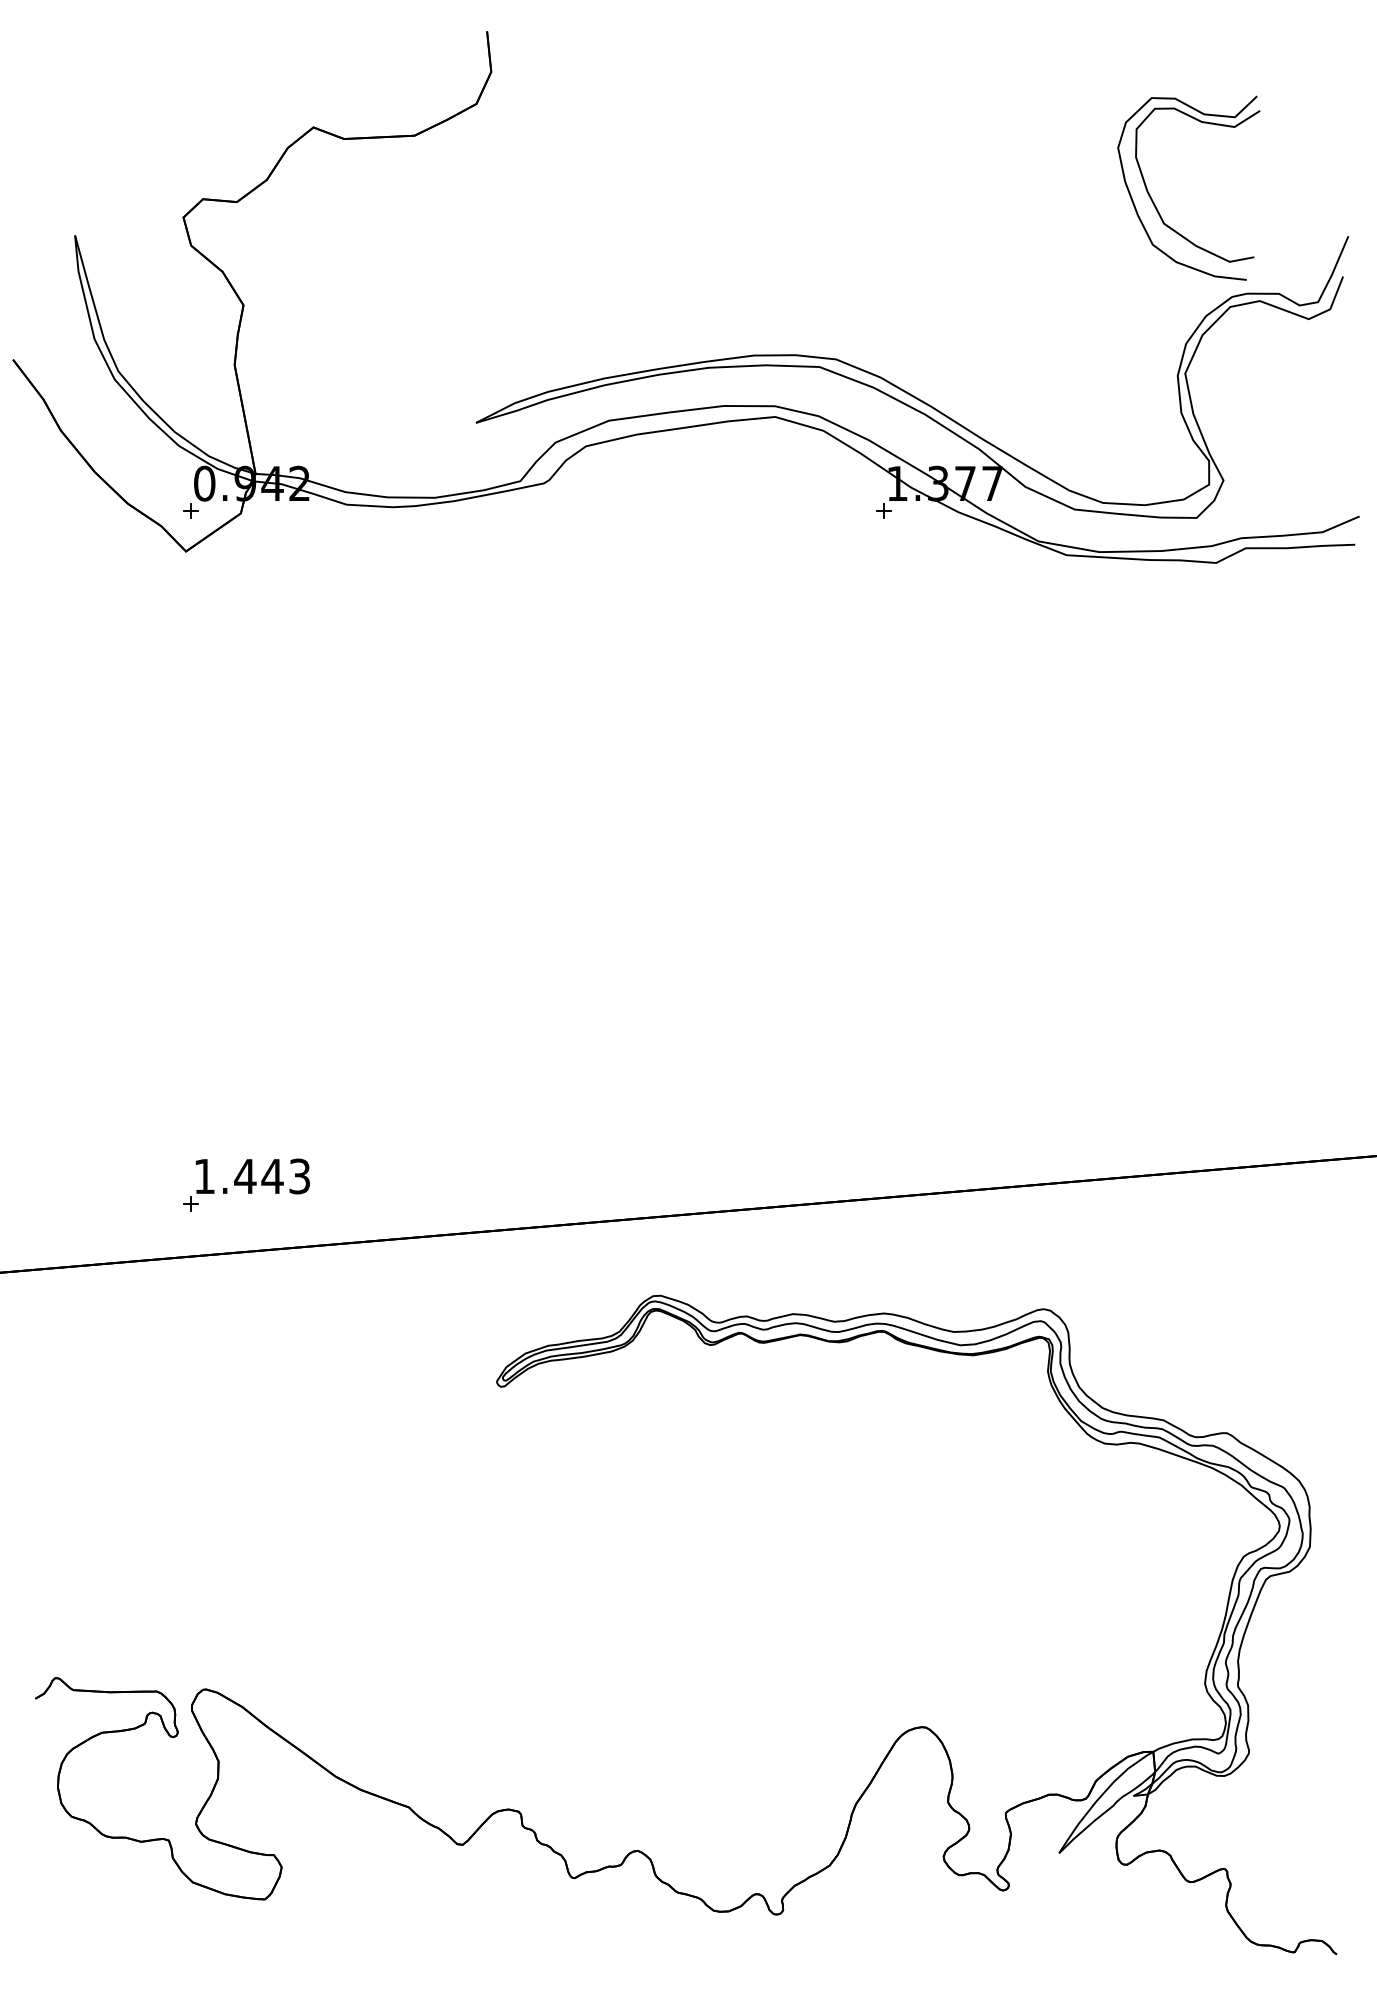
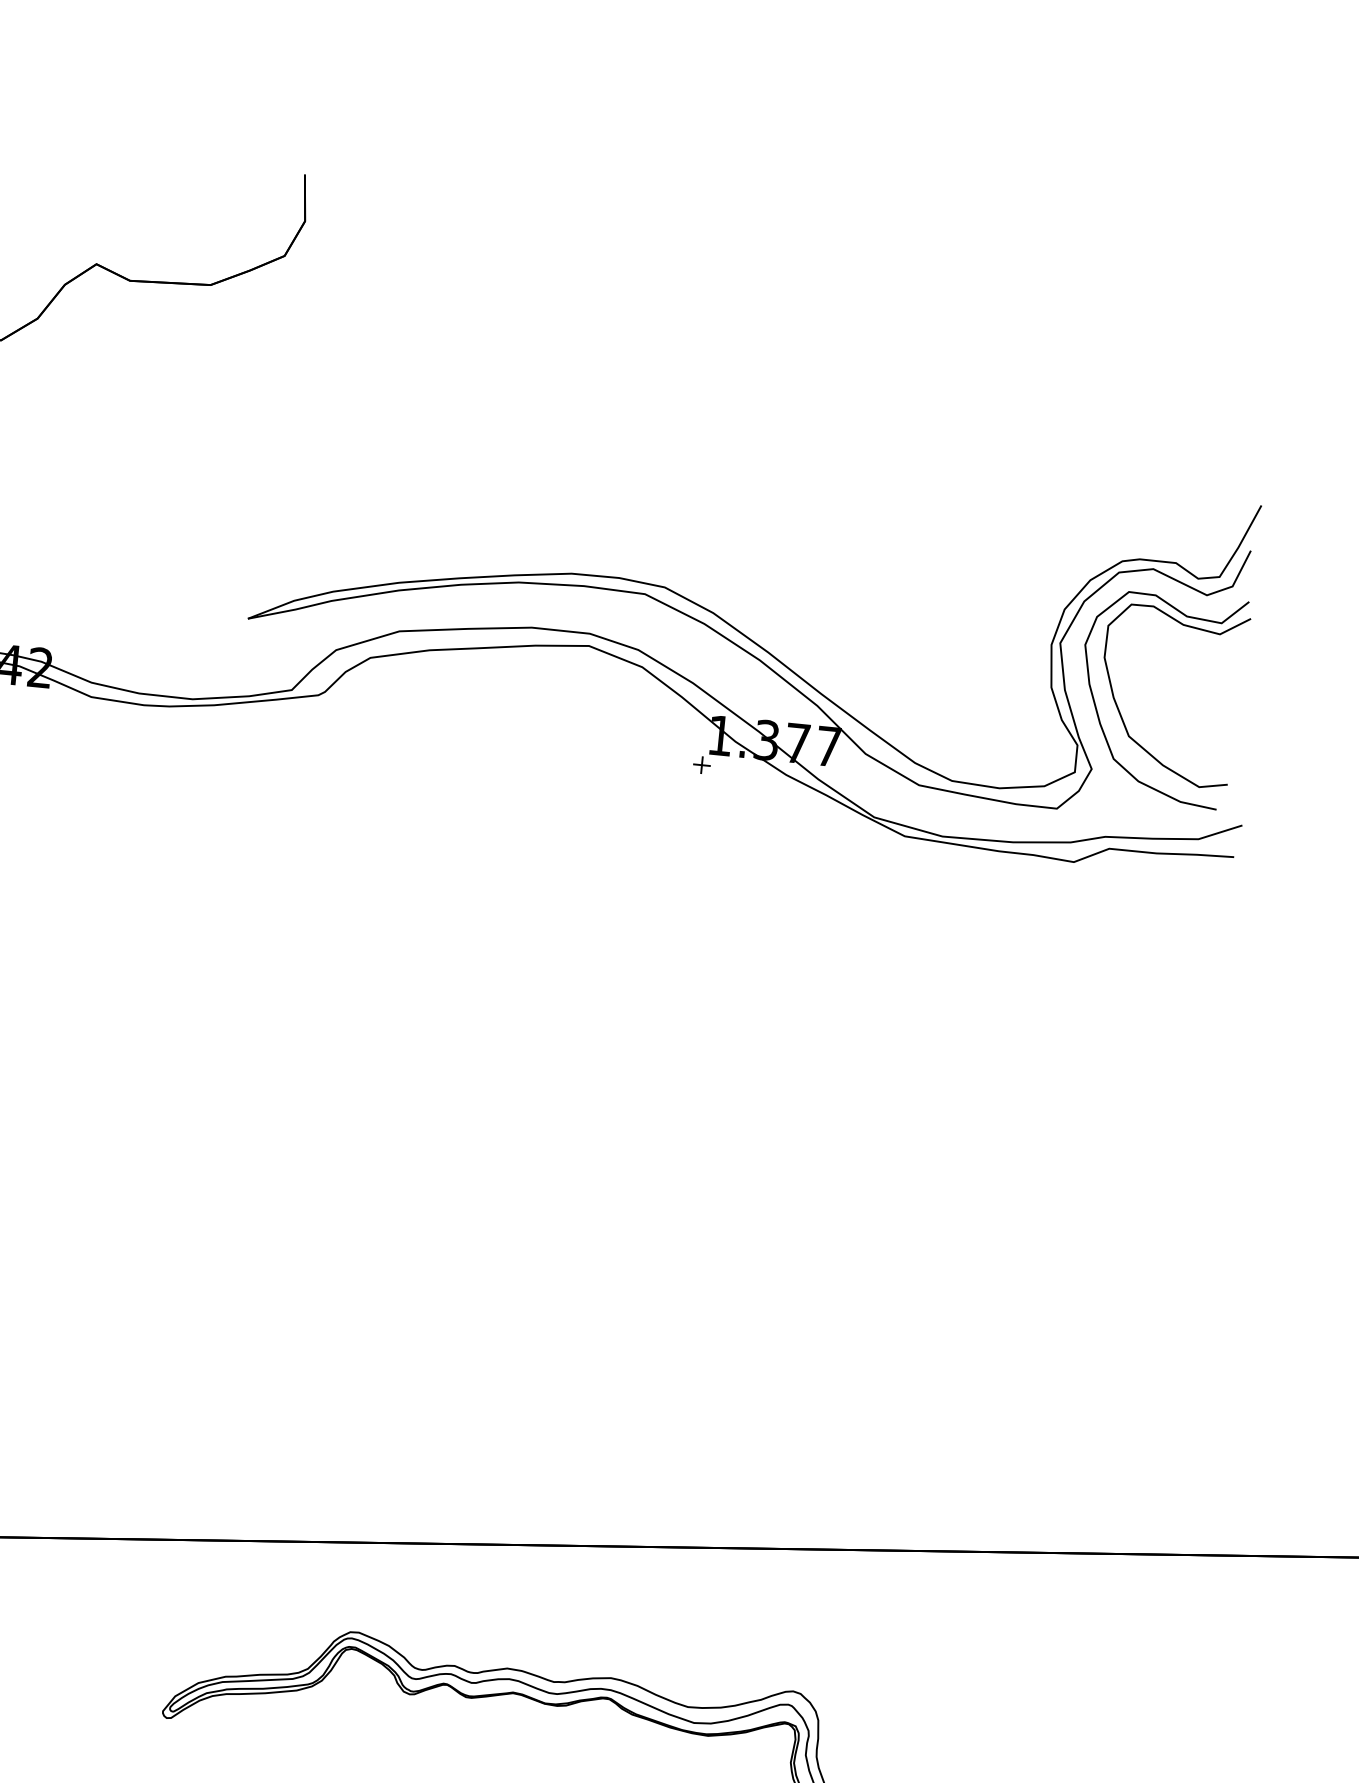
part: (1155, 204) -> (1121, 713), moved

